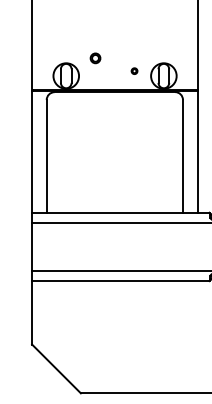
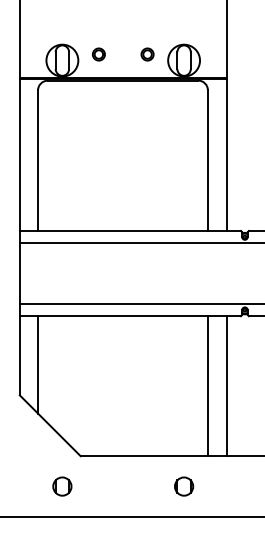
part: (95, 58) -> (98, 54), moved
part: (134, 71) -> (147, 54), size x1.67
line: (47, 319) -> (38, 364), added
line: (182, 337) -> (207, 386), added
line: (197, 337) -> (226, 386), added

